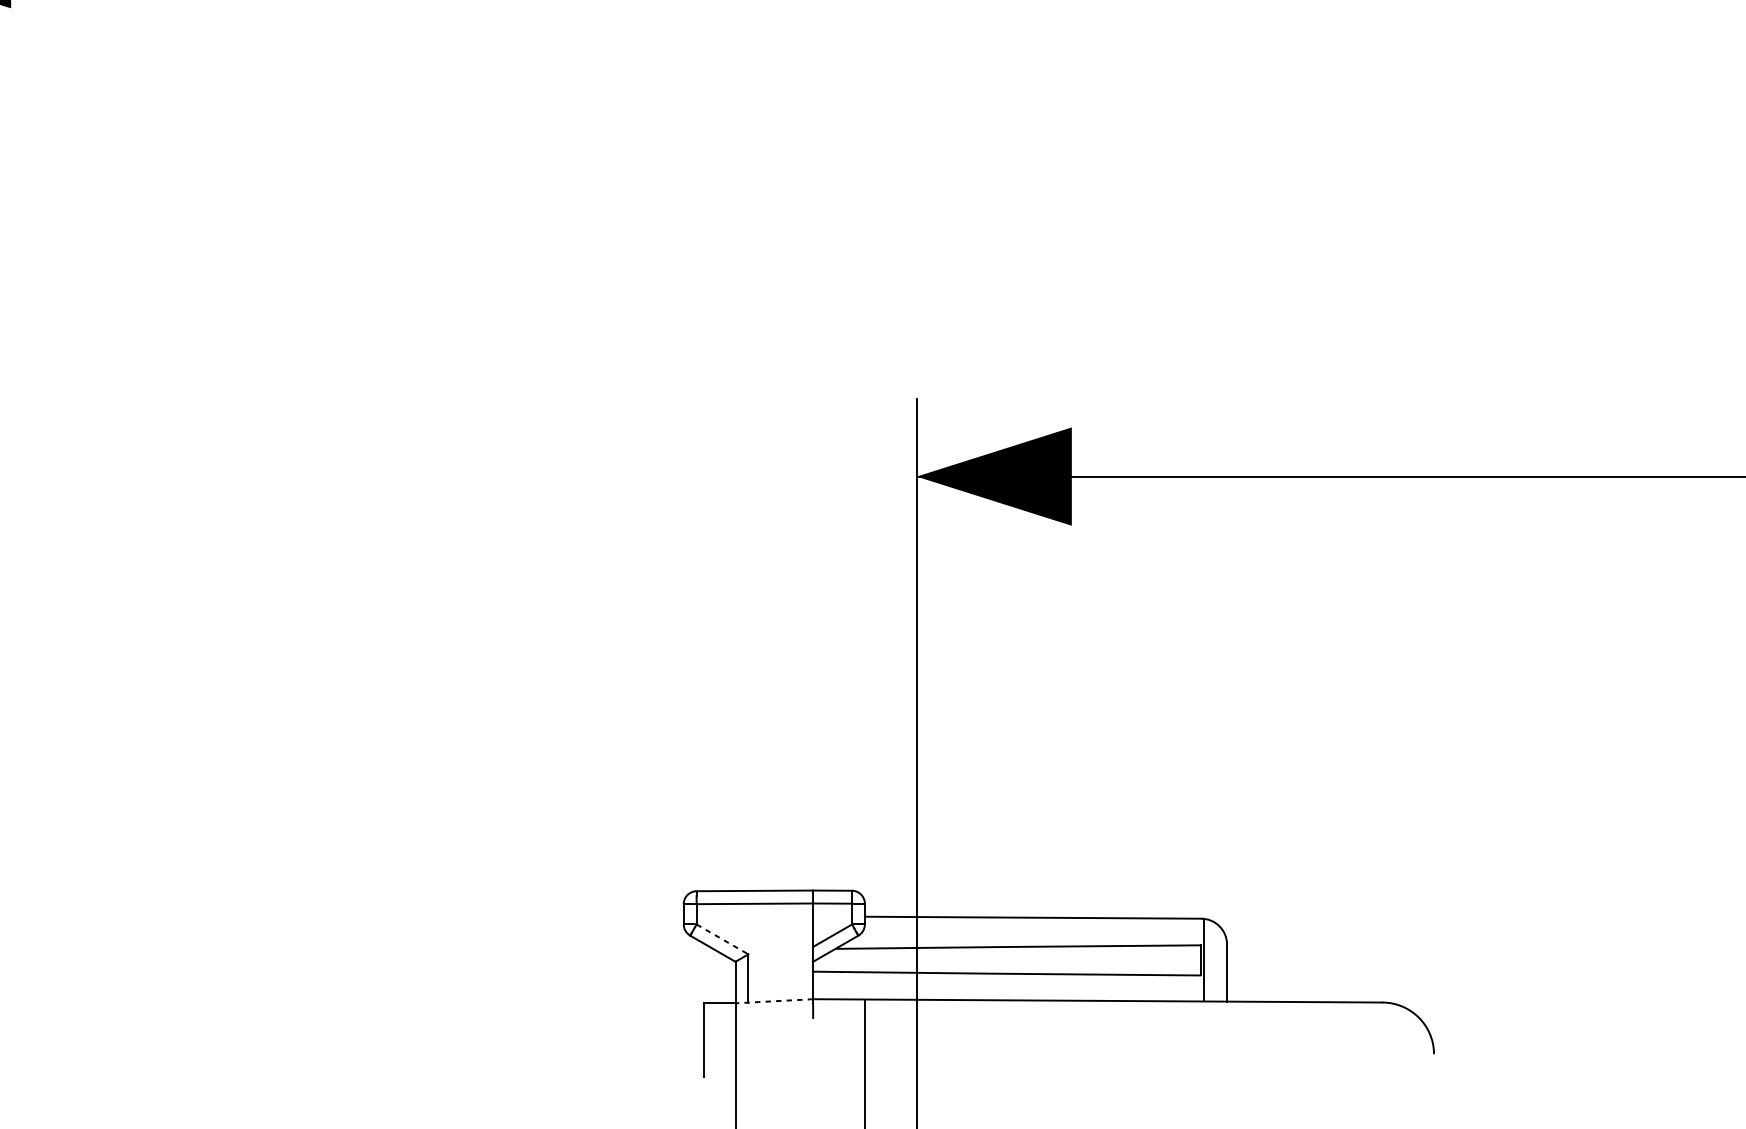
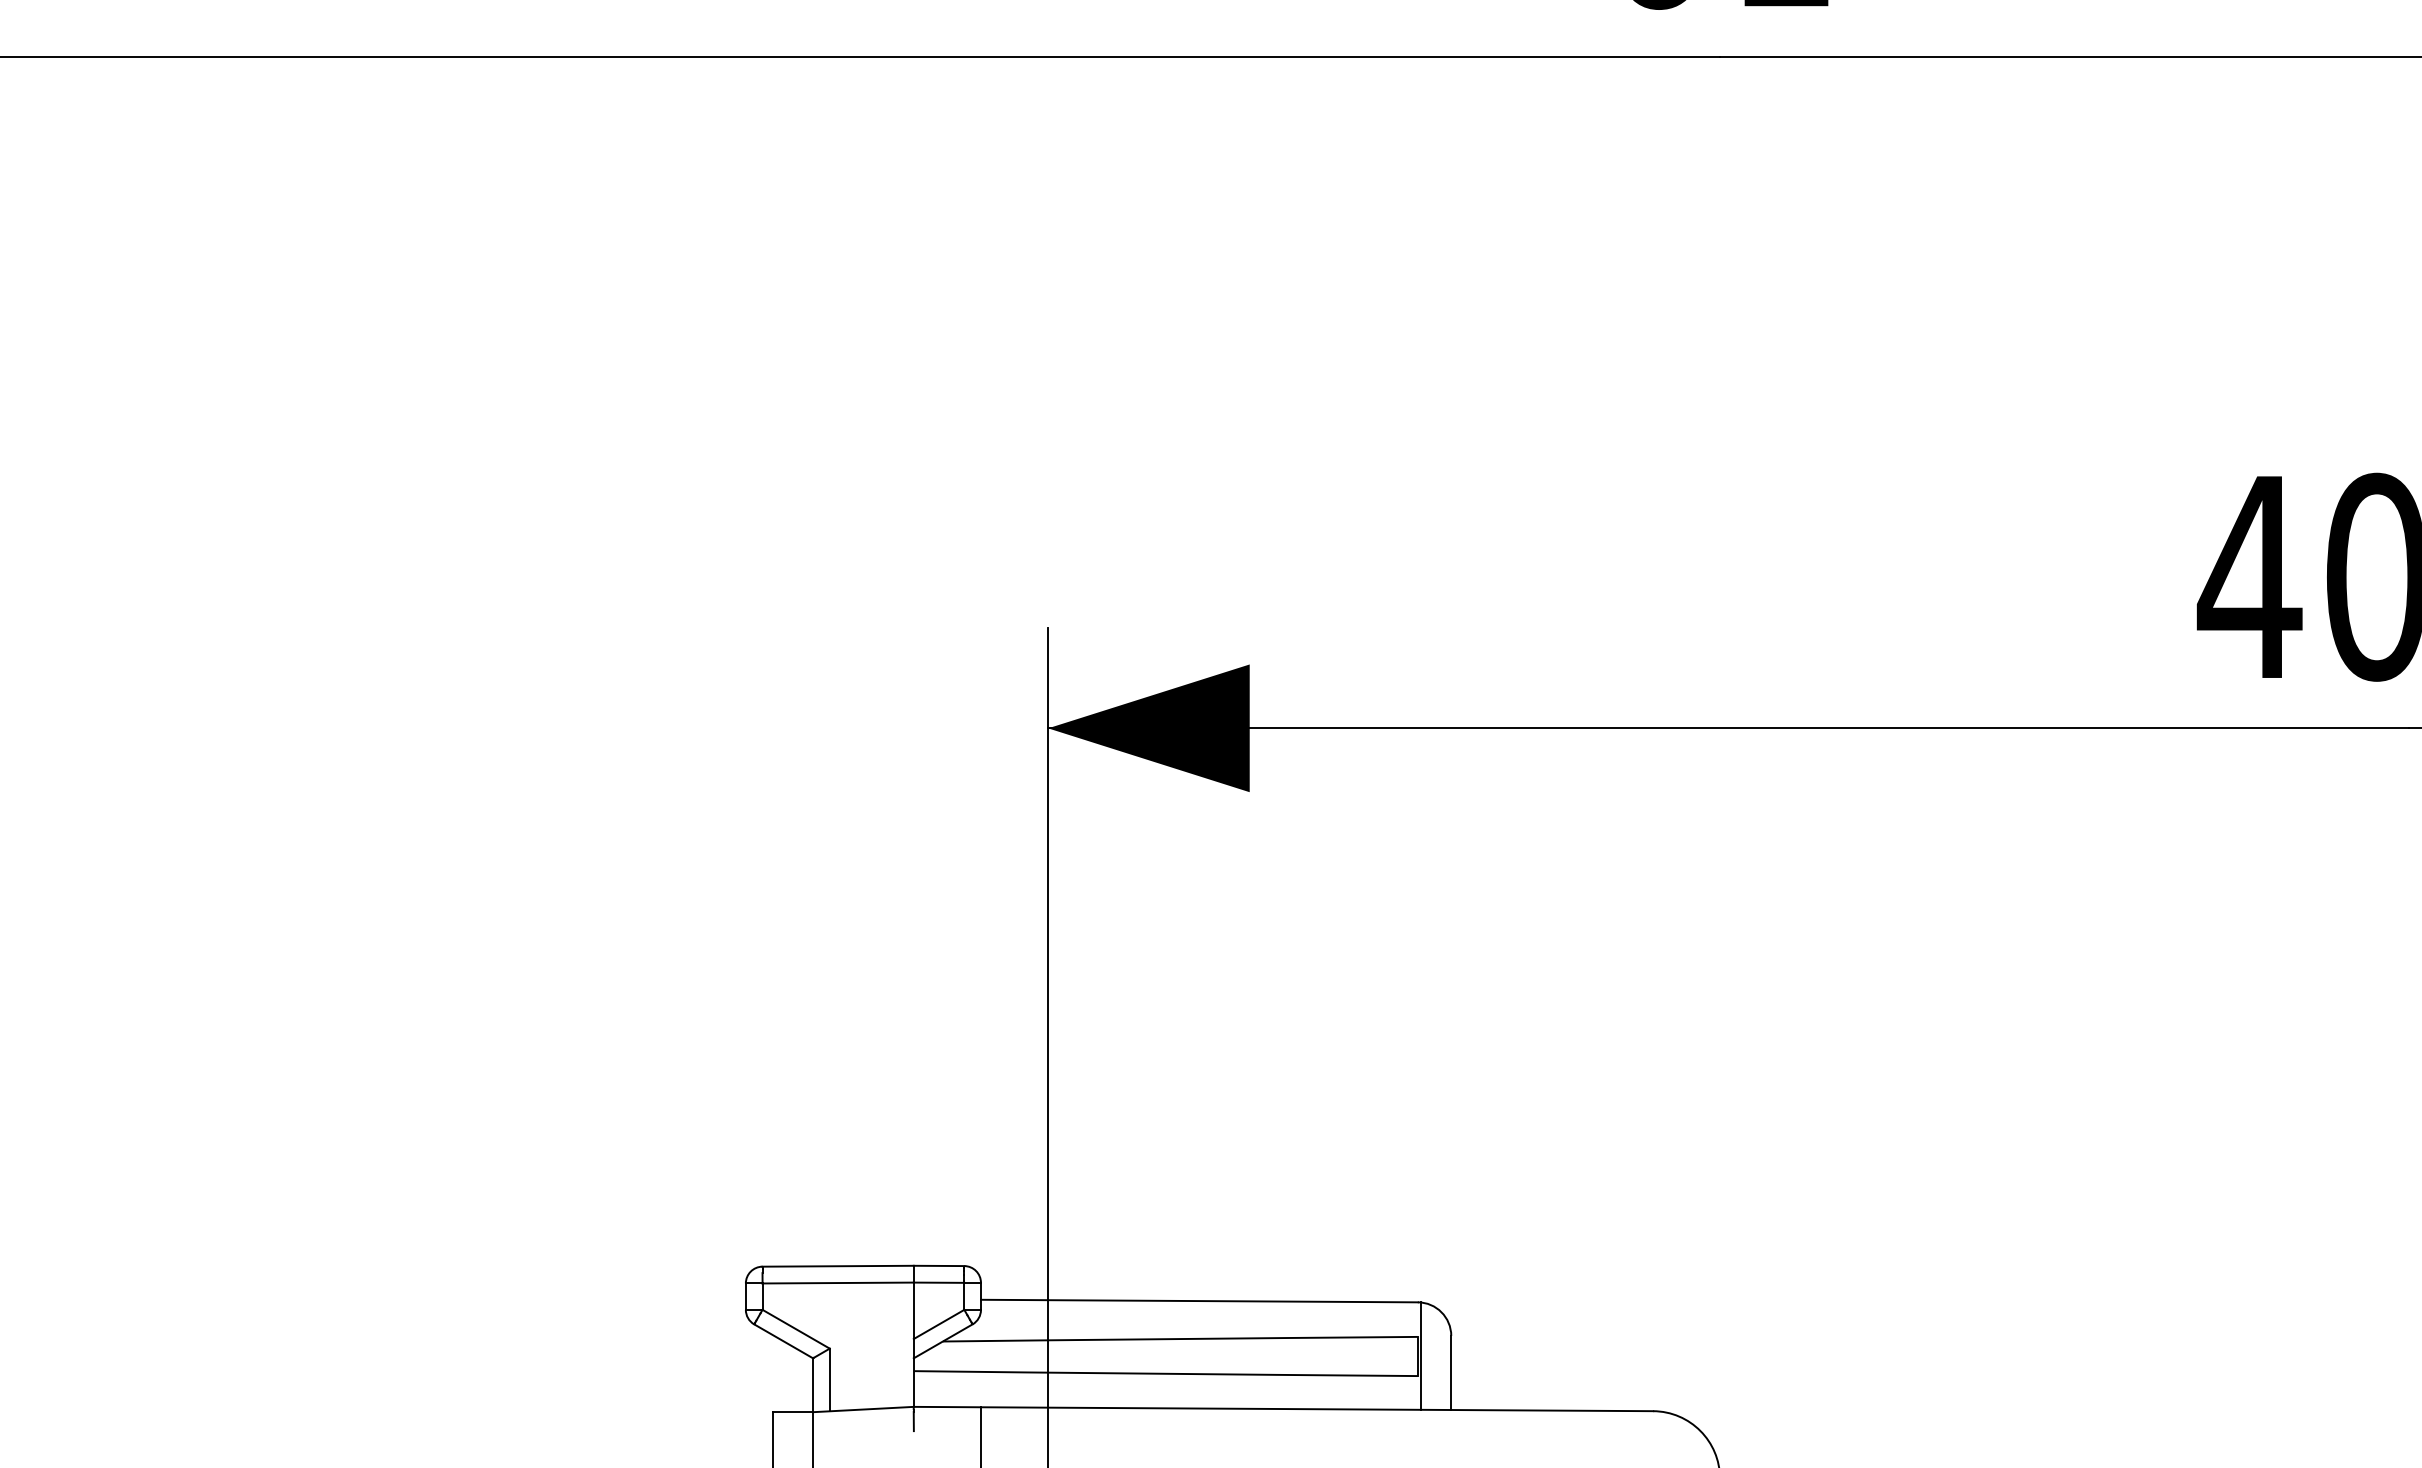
line: (722, 939) -> (796, 1329), dashed -> solid
line: (773, 1001) -> (862, 1409), dashed -> solid

